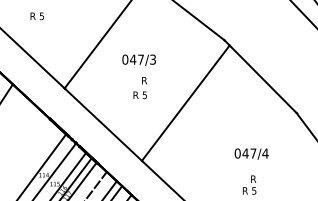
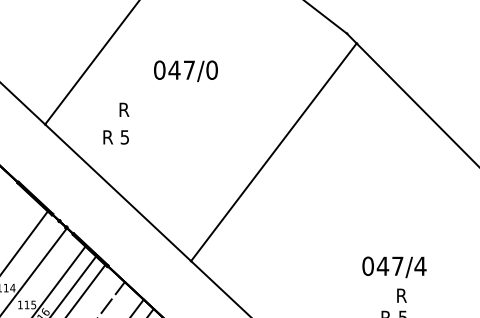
text: (153, 59) -> (212, 69), 047/3 -> 047/0
text: (139, 88) -> (114, 124), moved
text: (251, 153) -> (394, 266), moved

